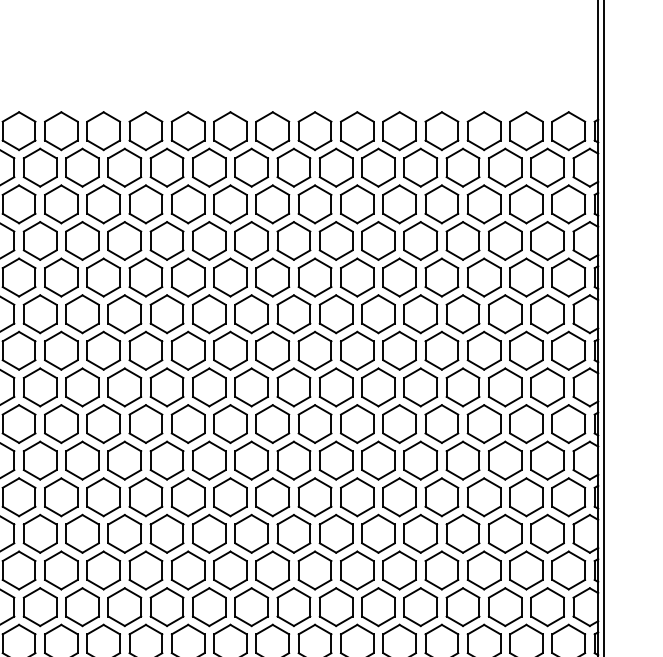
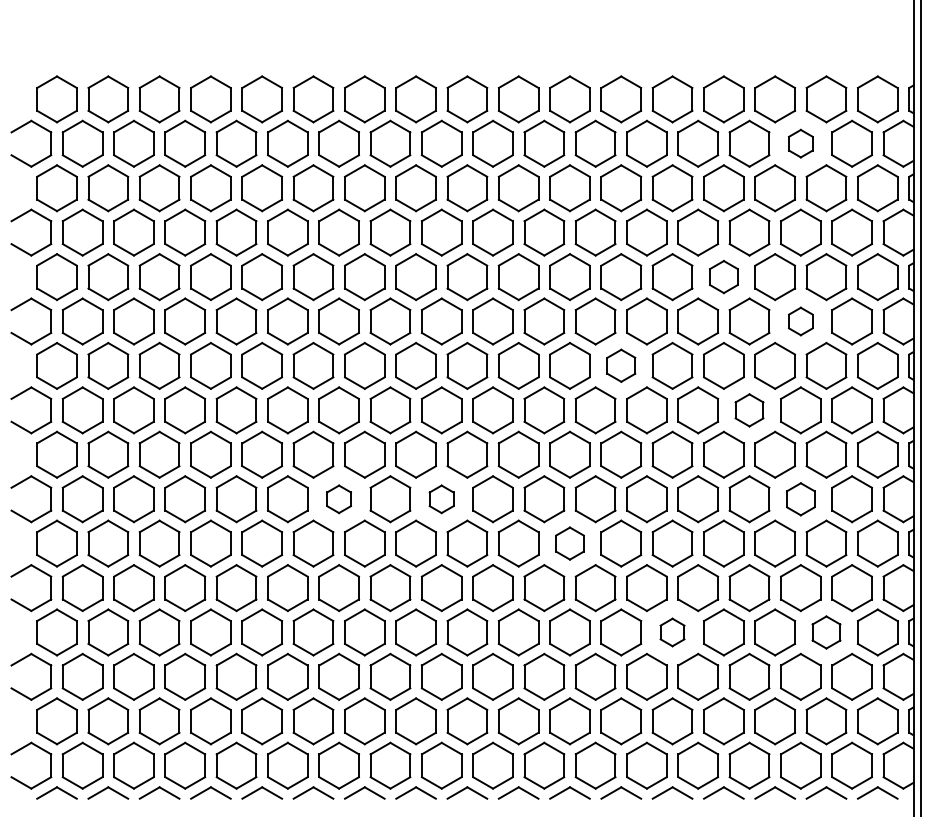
part: (505, 167) -> (800, 143), size x0.6
part: (441, 277) -> (723, 276), size x0.7
part: (505, 314) -> (800, 321), size x0.6
part: (357, 350) -> (621, 365), size x0.7
part: (463, 387) -> (749, 410), size x0.7
part: (124, 460) -> (338, 499), size x0.6
part: (209, 460) -> (441, 499), size x0.6
part: (505, 460) -> (800, 499), size x0.7
part: (314, 497) -> (569, 543), size x0.7
part: (399, 570) -> (672, 632), size x0.6
part: (526, 570) -> (826, 632), size x0.7

